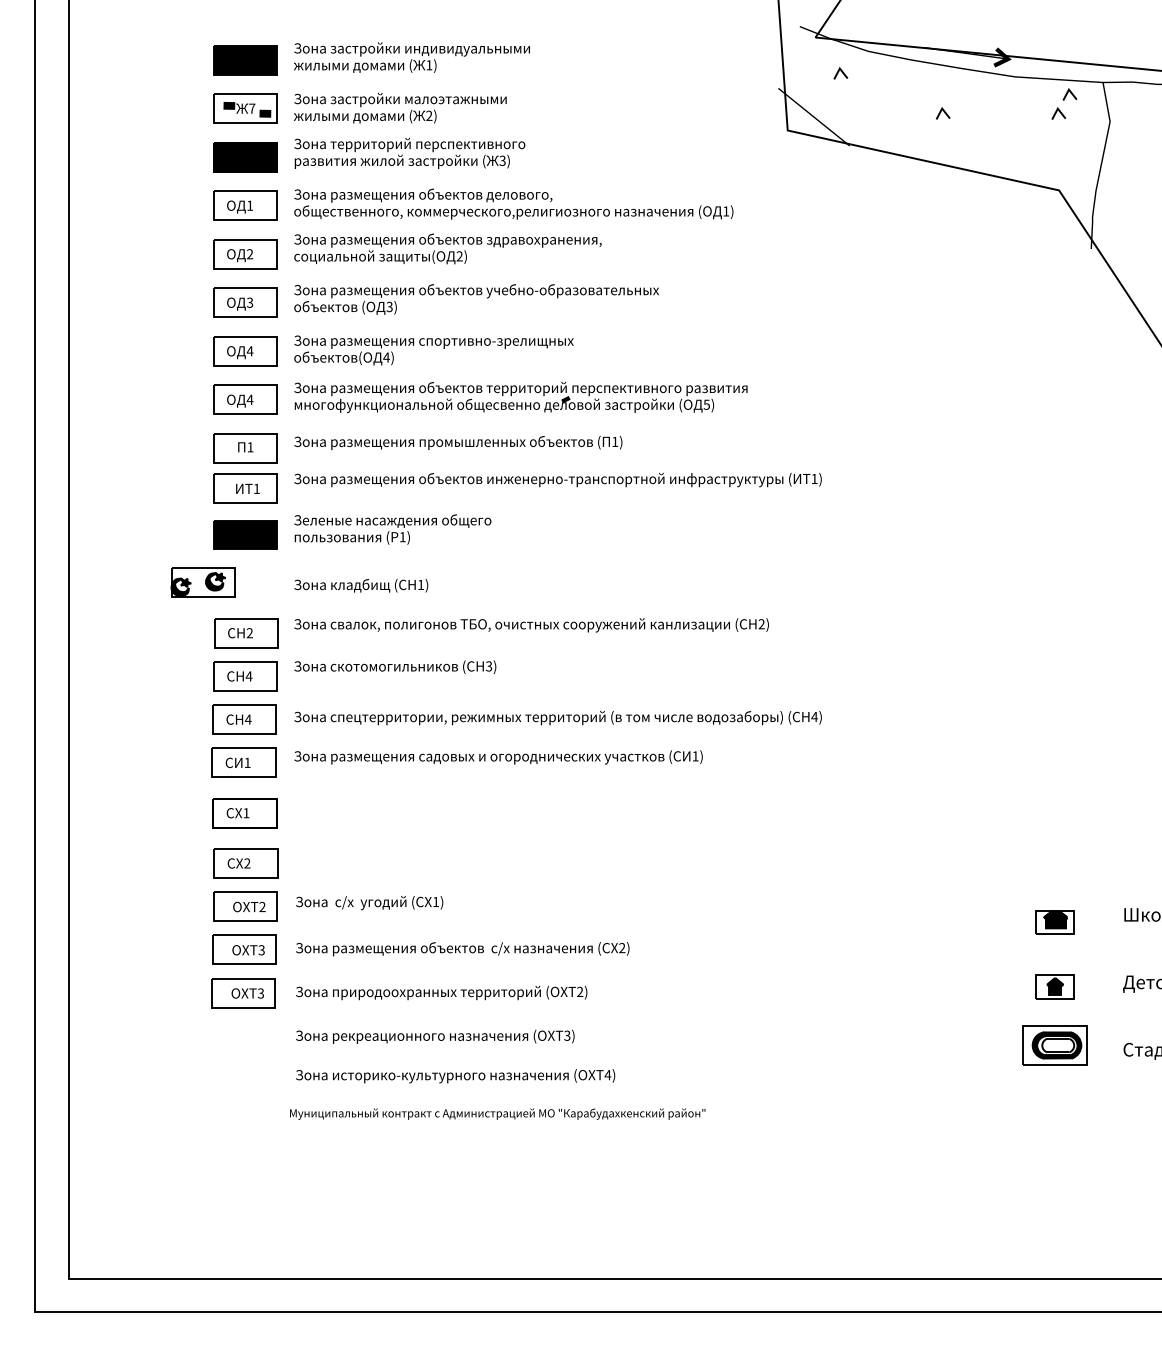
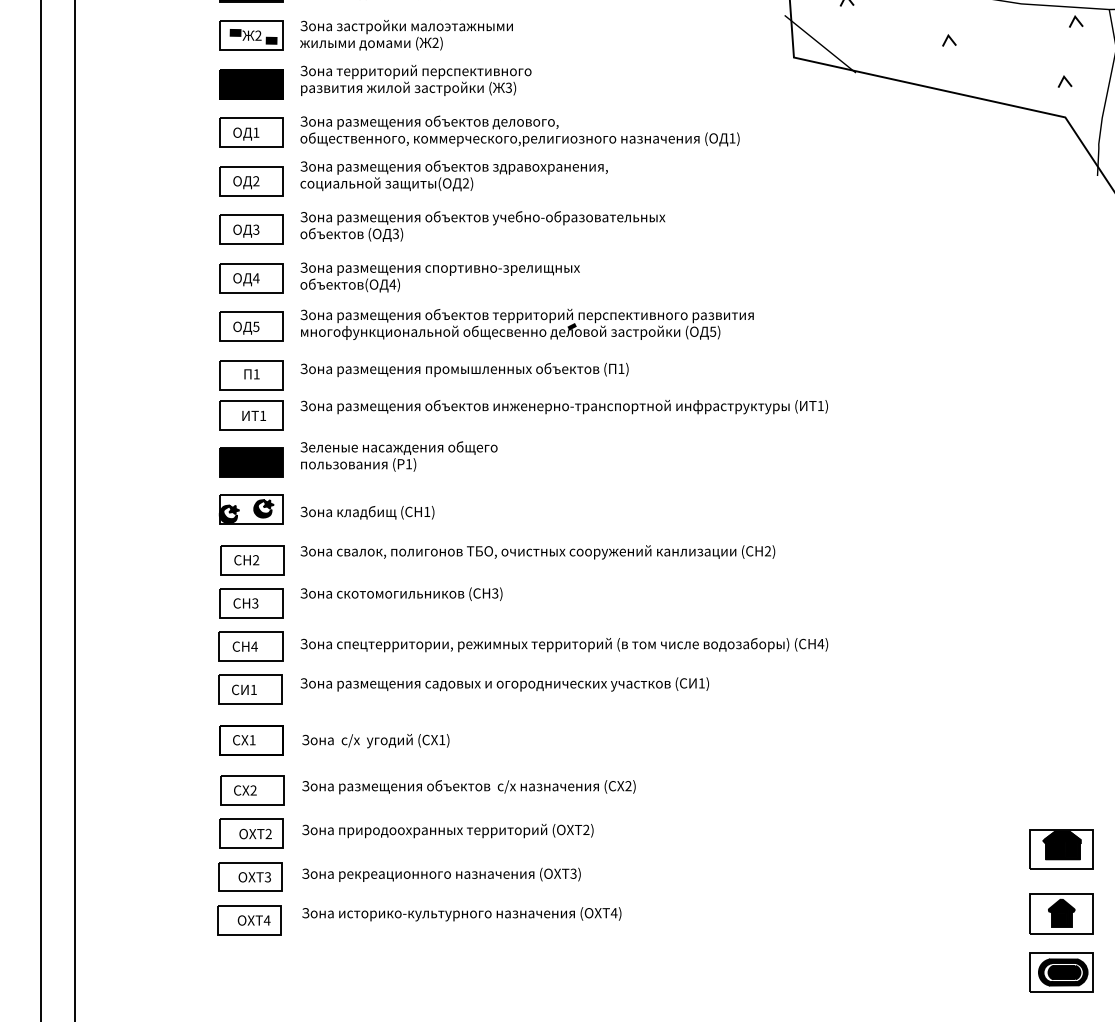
text: (252, 108) -> (258, 35), 7 -> 2
line: (1059, 112) -> (1065, 80), moved
text: (249, 399) -> (255, 326), 4 -> 5
part: (202, 582) -> (250, 509), moved
text: (248, 676) -> (254, 603), 4 -> 3
part: (1054, 922) -> (1060, 849), size x1.67
part: (1054, 986) -> (1060, 913), size x1.67
text: (462, 989) -> (468, 827), moved
text: (260, 993) -> (266, 920), 3 -> 4
fill: (1058, 1045) -> (1064, 972), added

